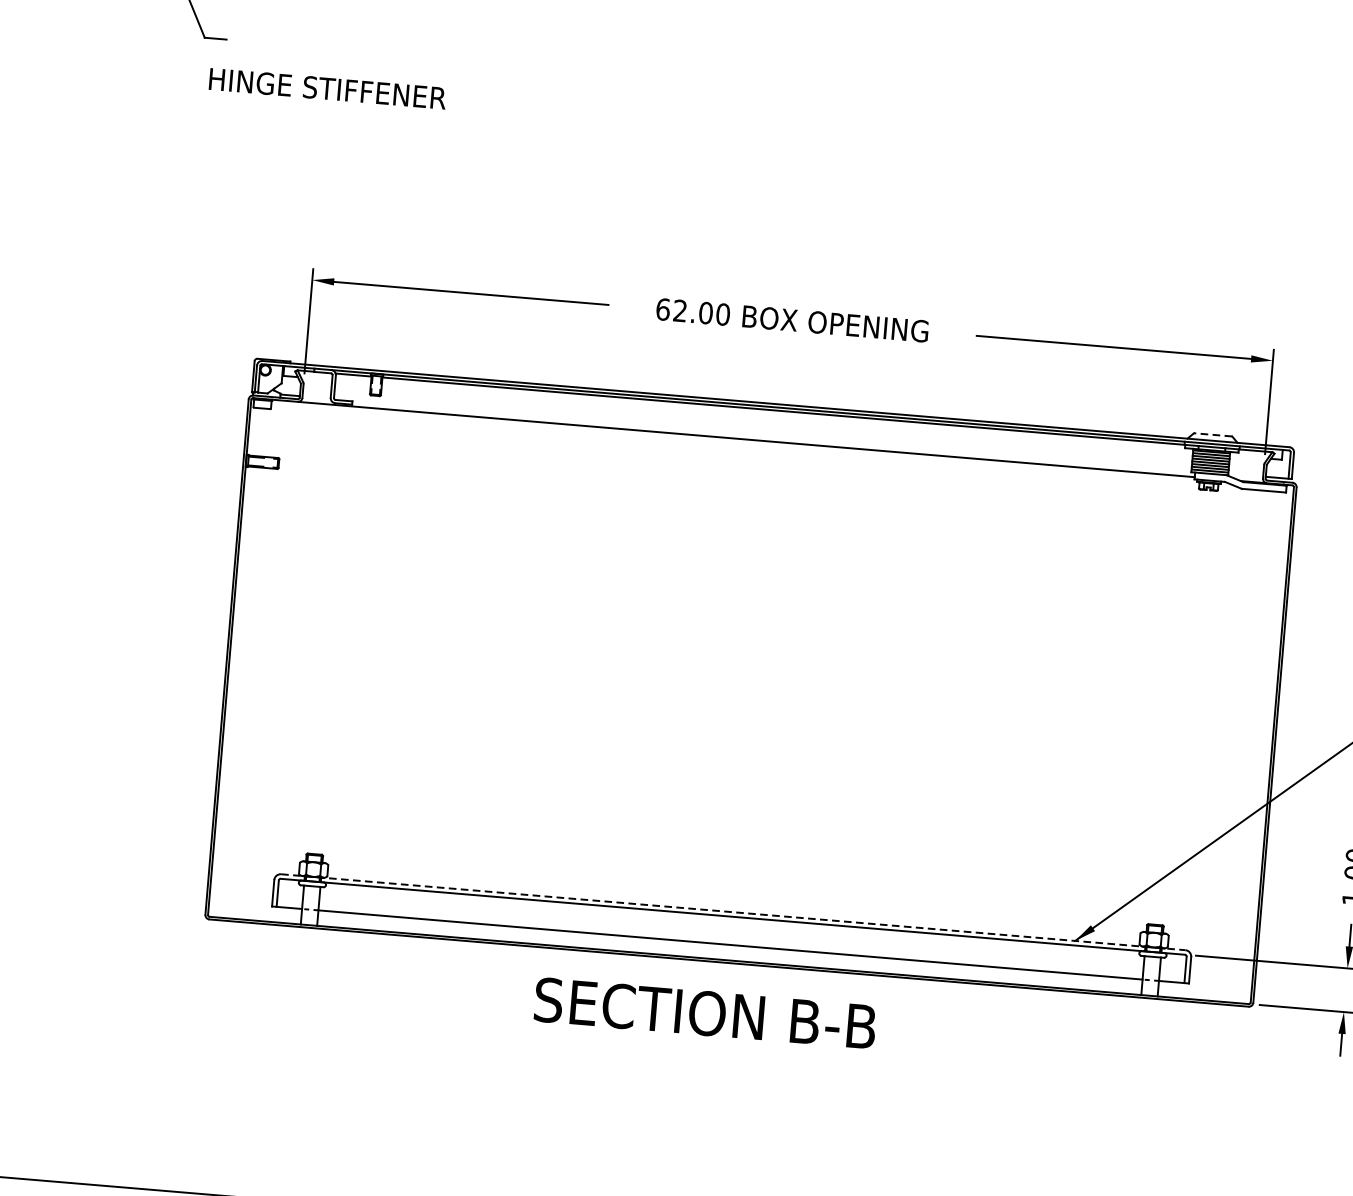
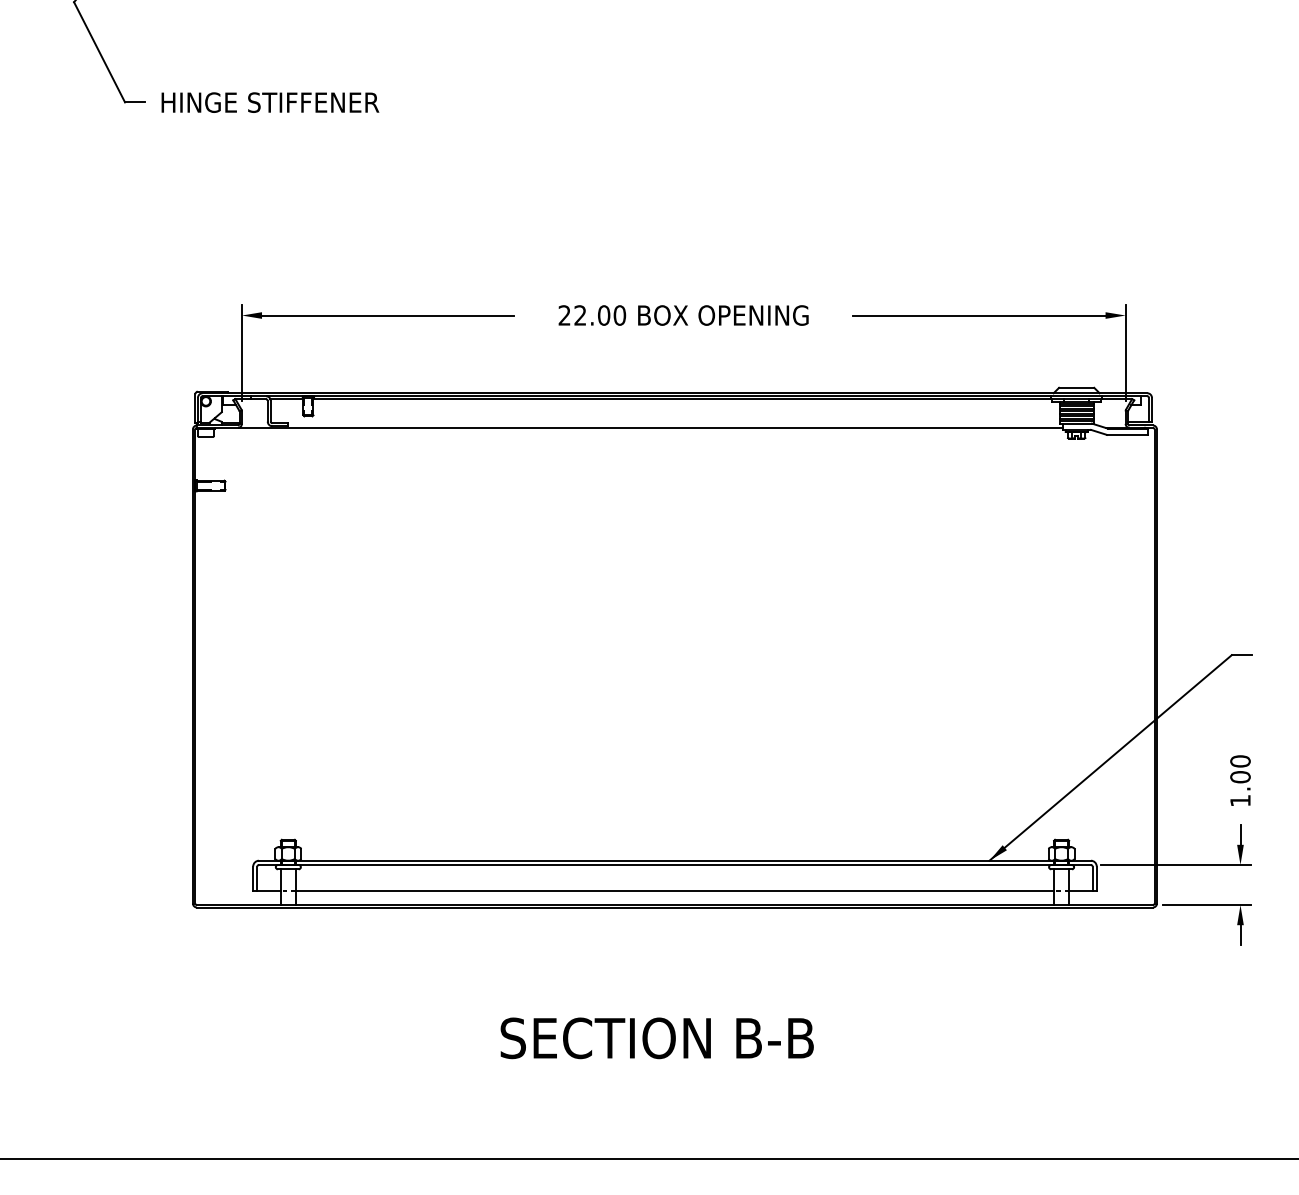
text: (327, 88) -> (270, 102), moved
text: (662, 309) -> (564, 315), 62.00 -> 22.00
line: (1212, 434) -> (1076, 387), dashed -> solid
line: (732, 911) -> (674, 860), dashed -> solid
text: (704, 1013) -> (656, 1038), moved

